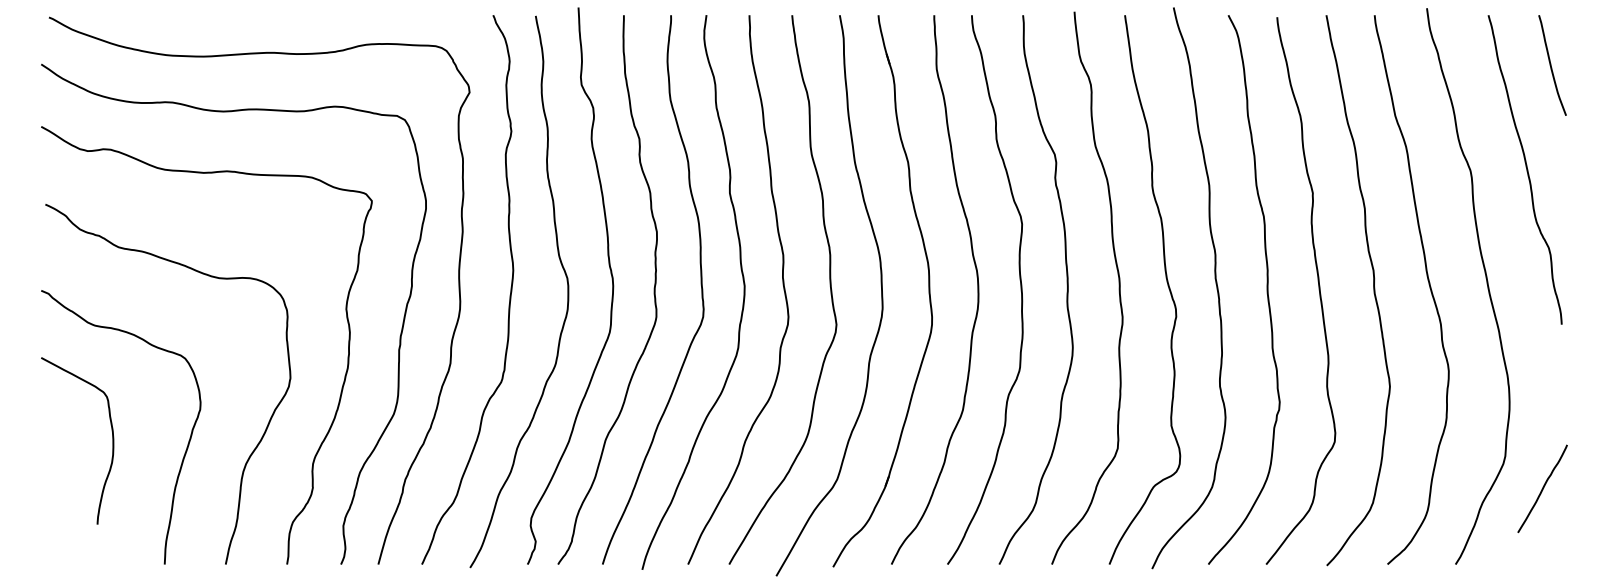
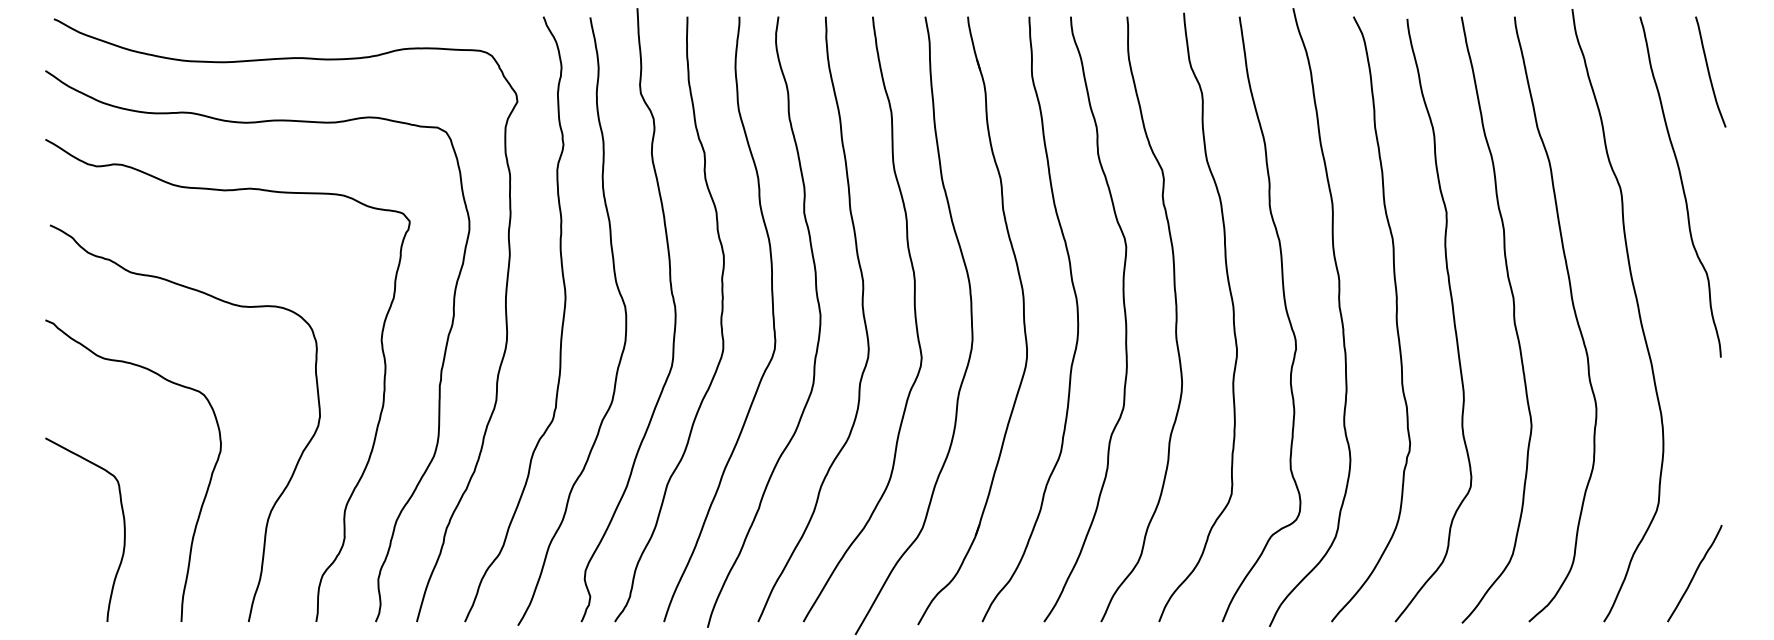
curve: (112, 438) -> (123, 527), moved
curve: (1542, 488) -> (1694, 573), moved

